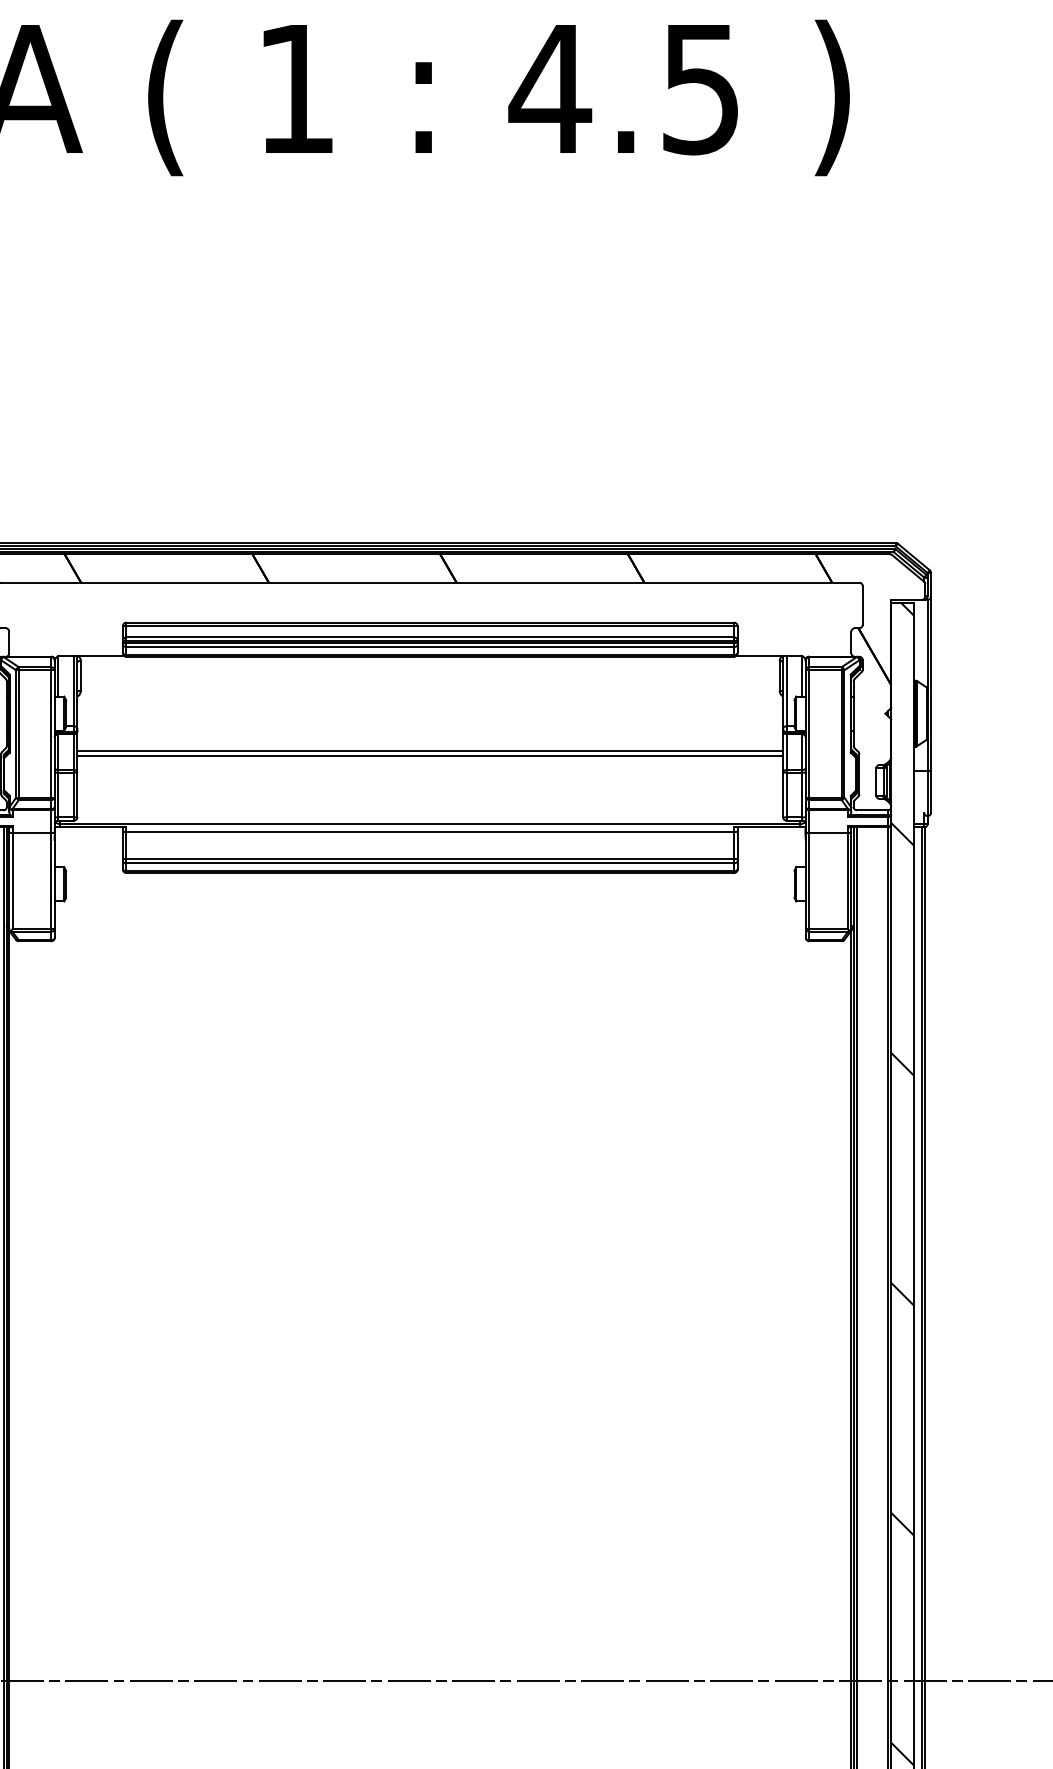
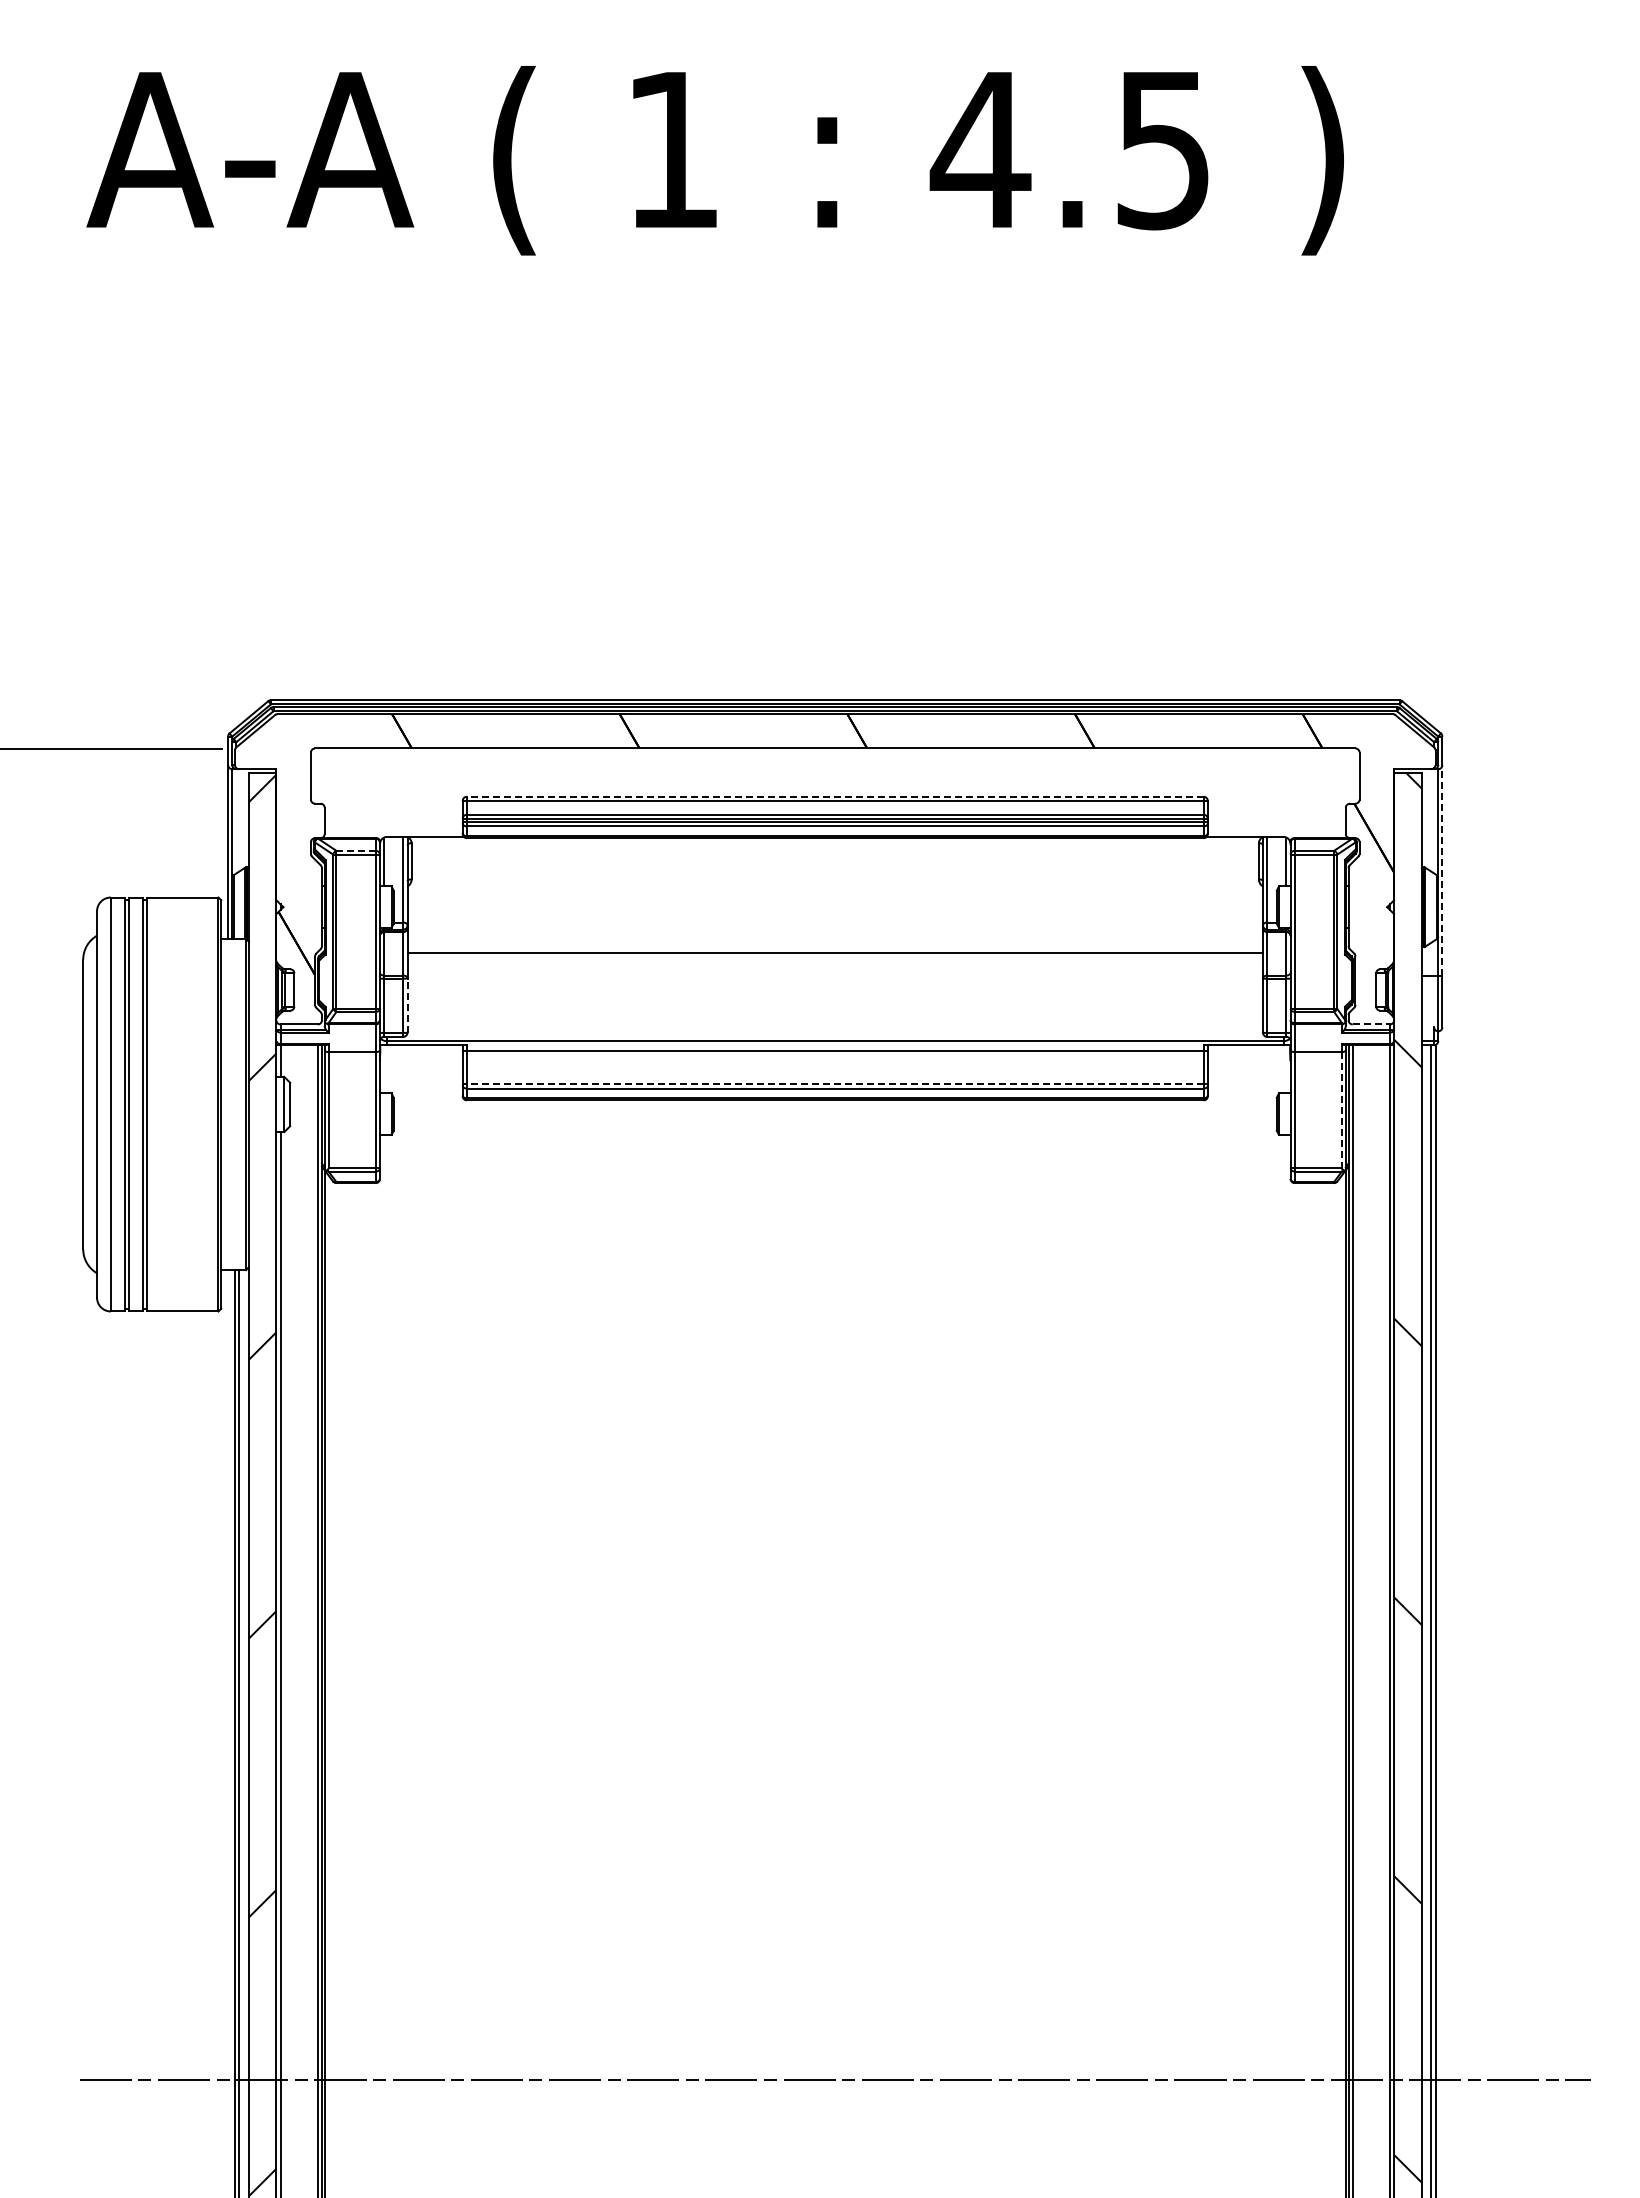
line: (429, 622) -> (834, 796), solid -> dashed
line: (35, 666) -> (356, 850), solid -> dashed
line: (931, 683) -> (1442, 870), solid -> dashed
line: (430, 755) -> (835, 958), removed
line: (77, 794) -> (407, 1005), solid -> dashed
line: (872, 810) -> (1371, 1024), solid -> dashed
line: (429, 859) -> (834, 1083), solid -> dashed
line: (847, 881) -> (1341, 1110), solid -> dashed

